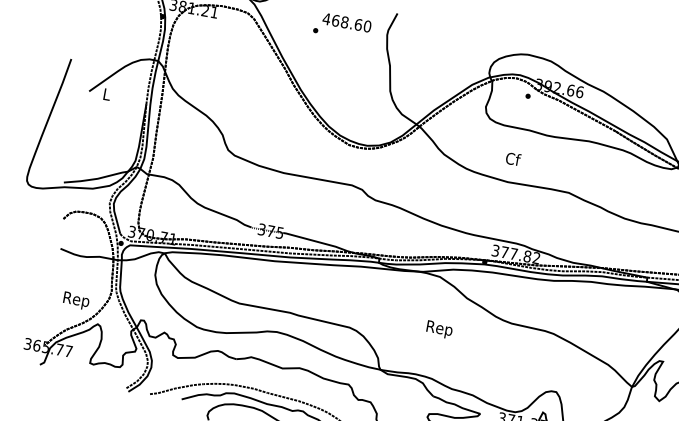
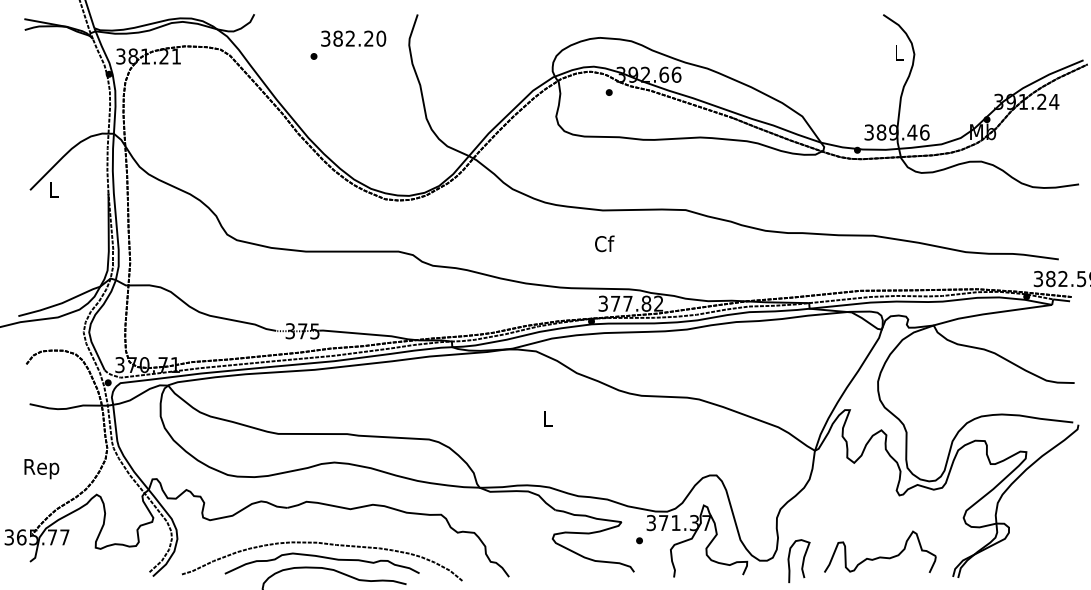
text: (341, 21) -> (346, 38), 468.60 -> 382.20
text: (513, 158) -> (604, 243), moved
text: (76, 301) -> (41, 469), moved
text: (439, 330) -> (547, 421), Rep -> L

